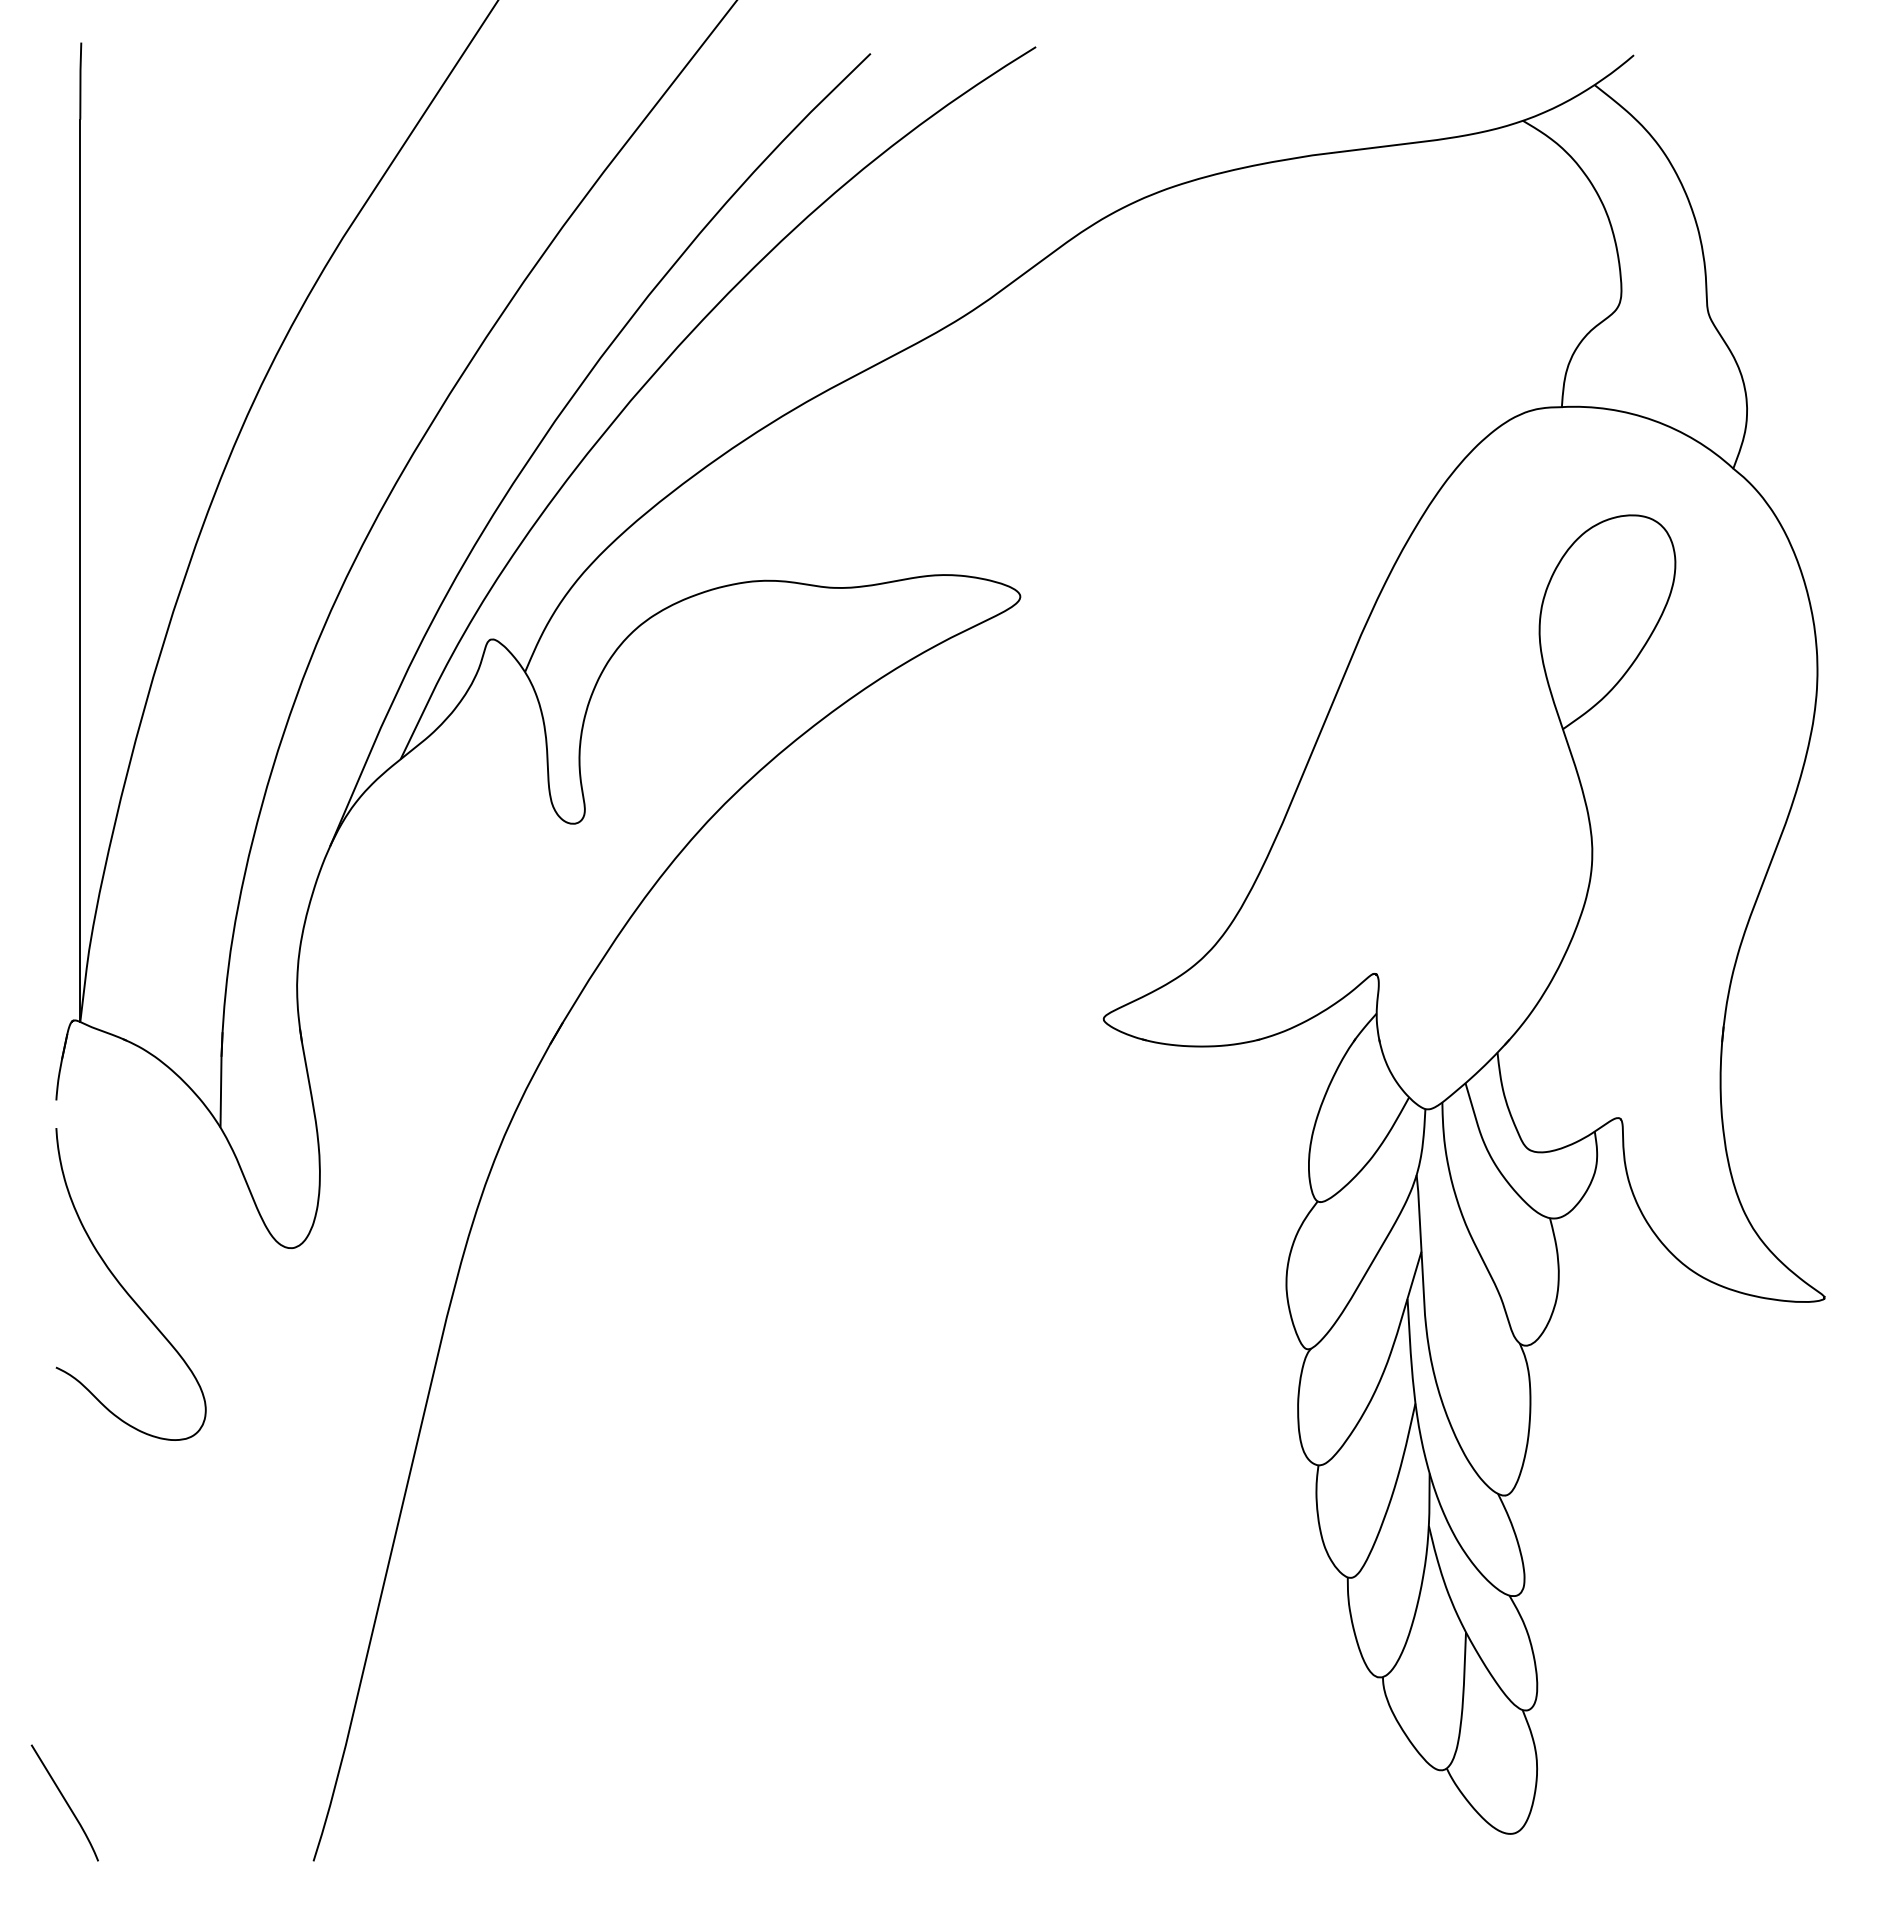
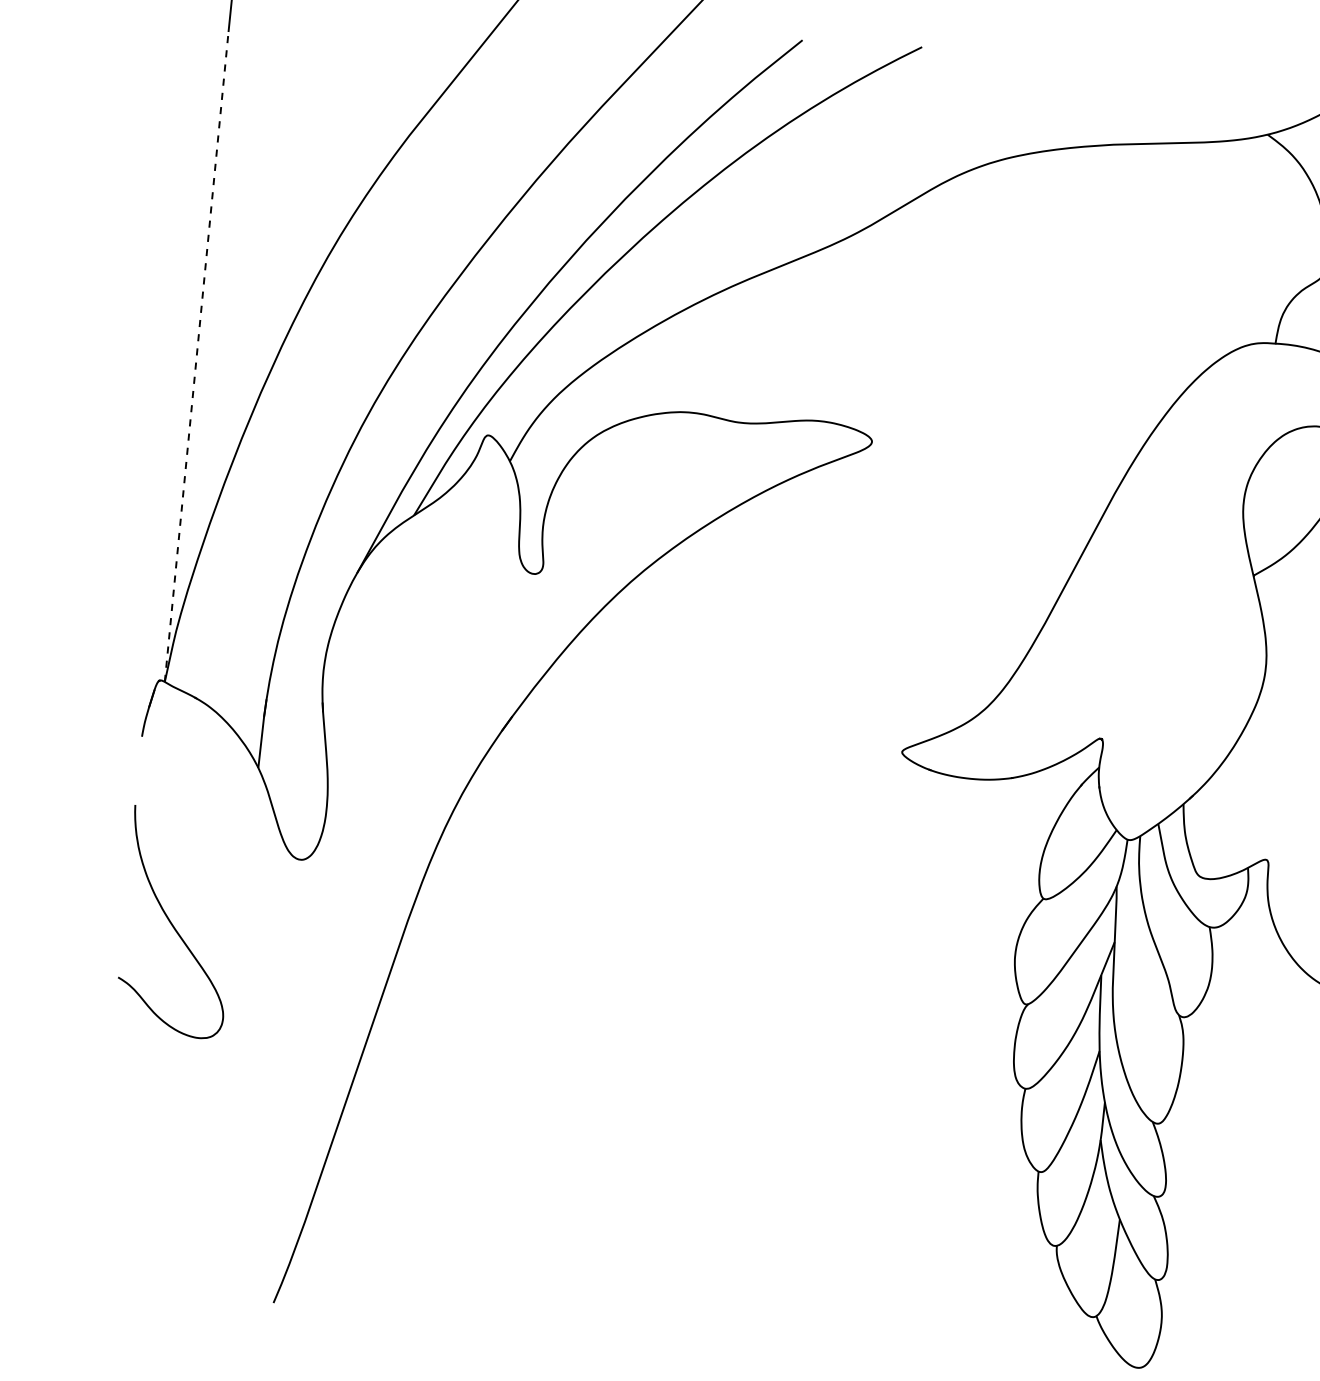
line: (80, 570) -> (196, 356), solid -> dashed
curve: (125, 1289) -> (173, 926), moved
curve: (65, 1802) -> (99, 1243), removed

